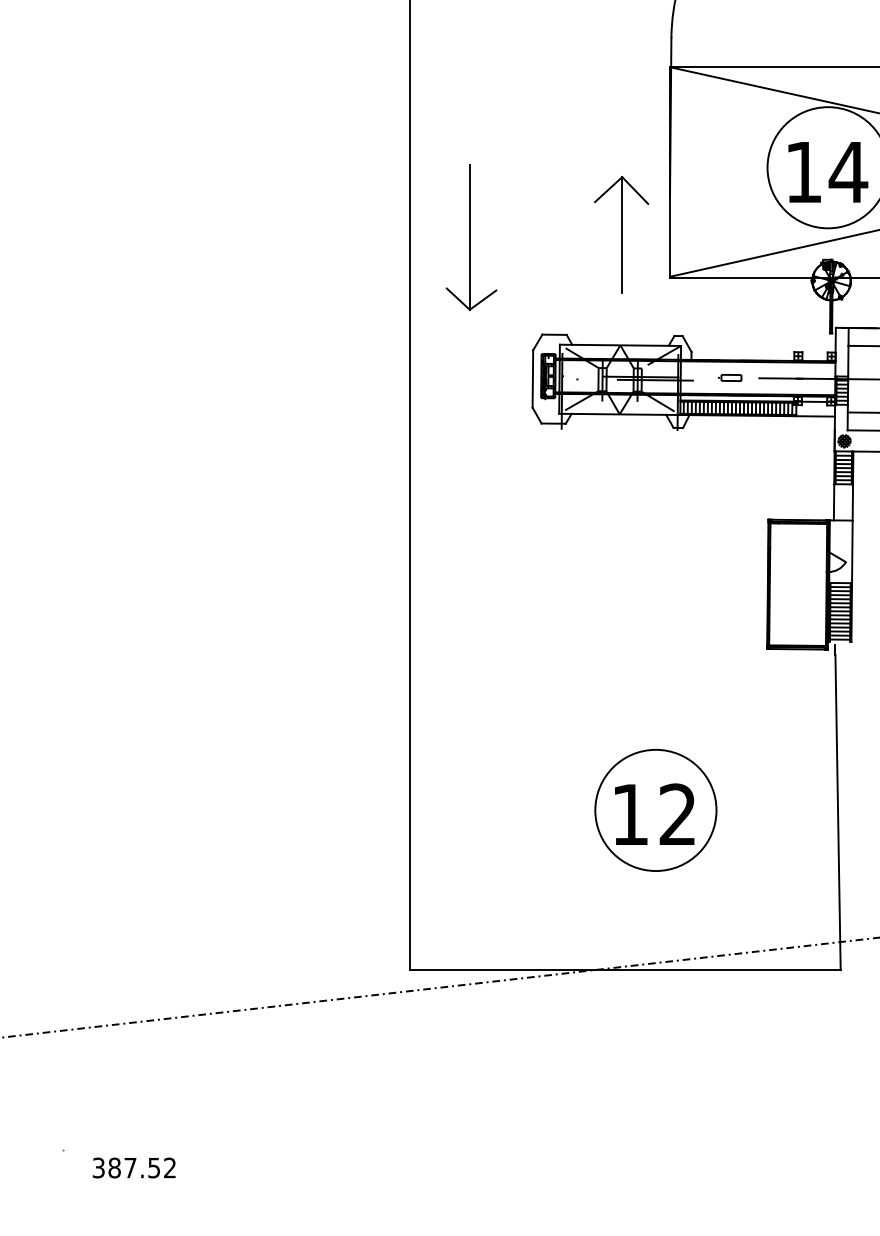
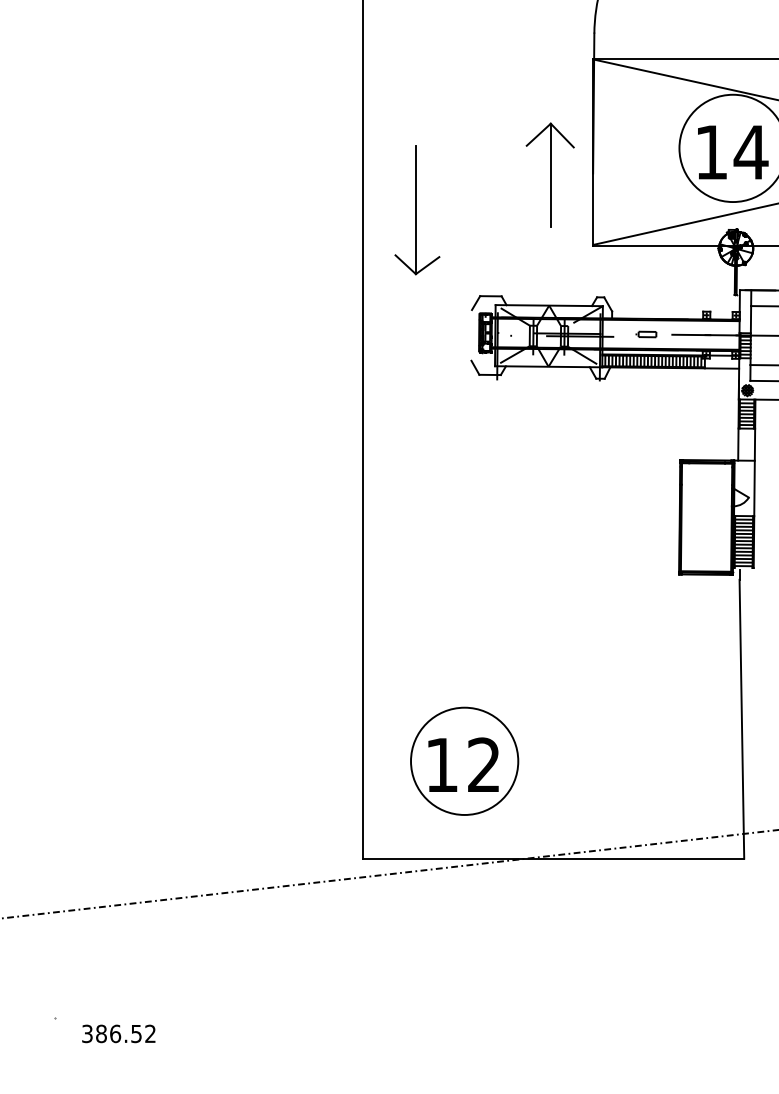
part: (620, 234) -> (549, 174), moved
line: (532, 379) -> (471, 335), removed
part: (655, 809) -> (464, 760), moved
text: (130, 1167) -> (115, 1033), 387.52 -> 386.52

